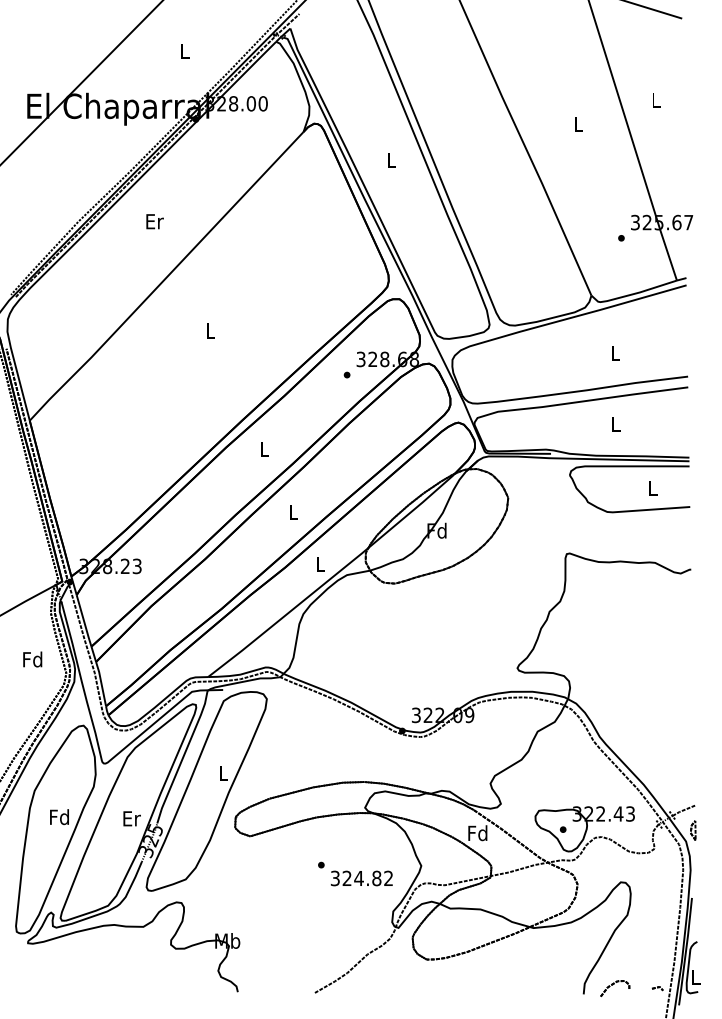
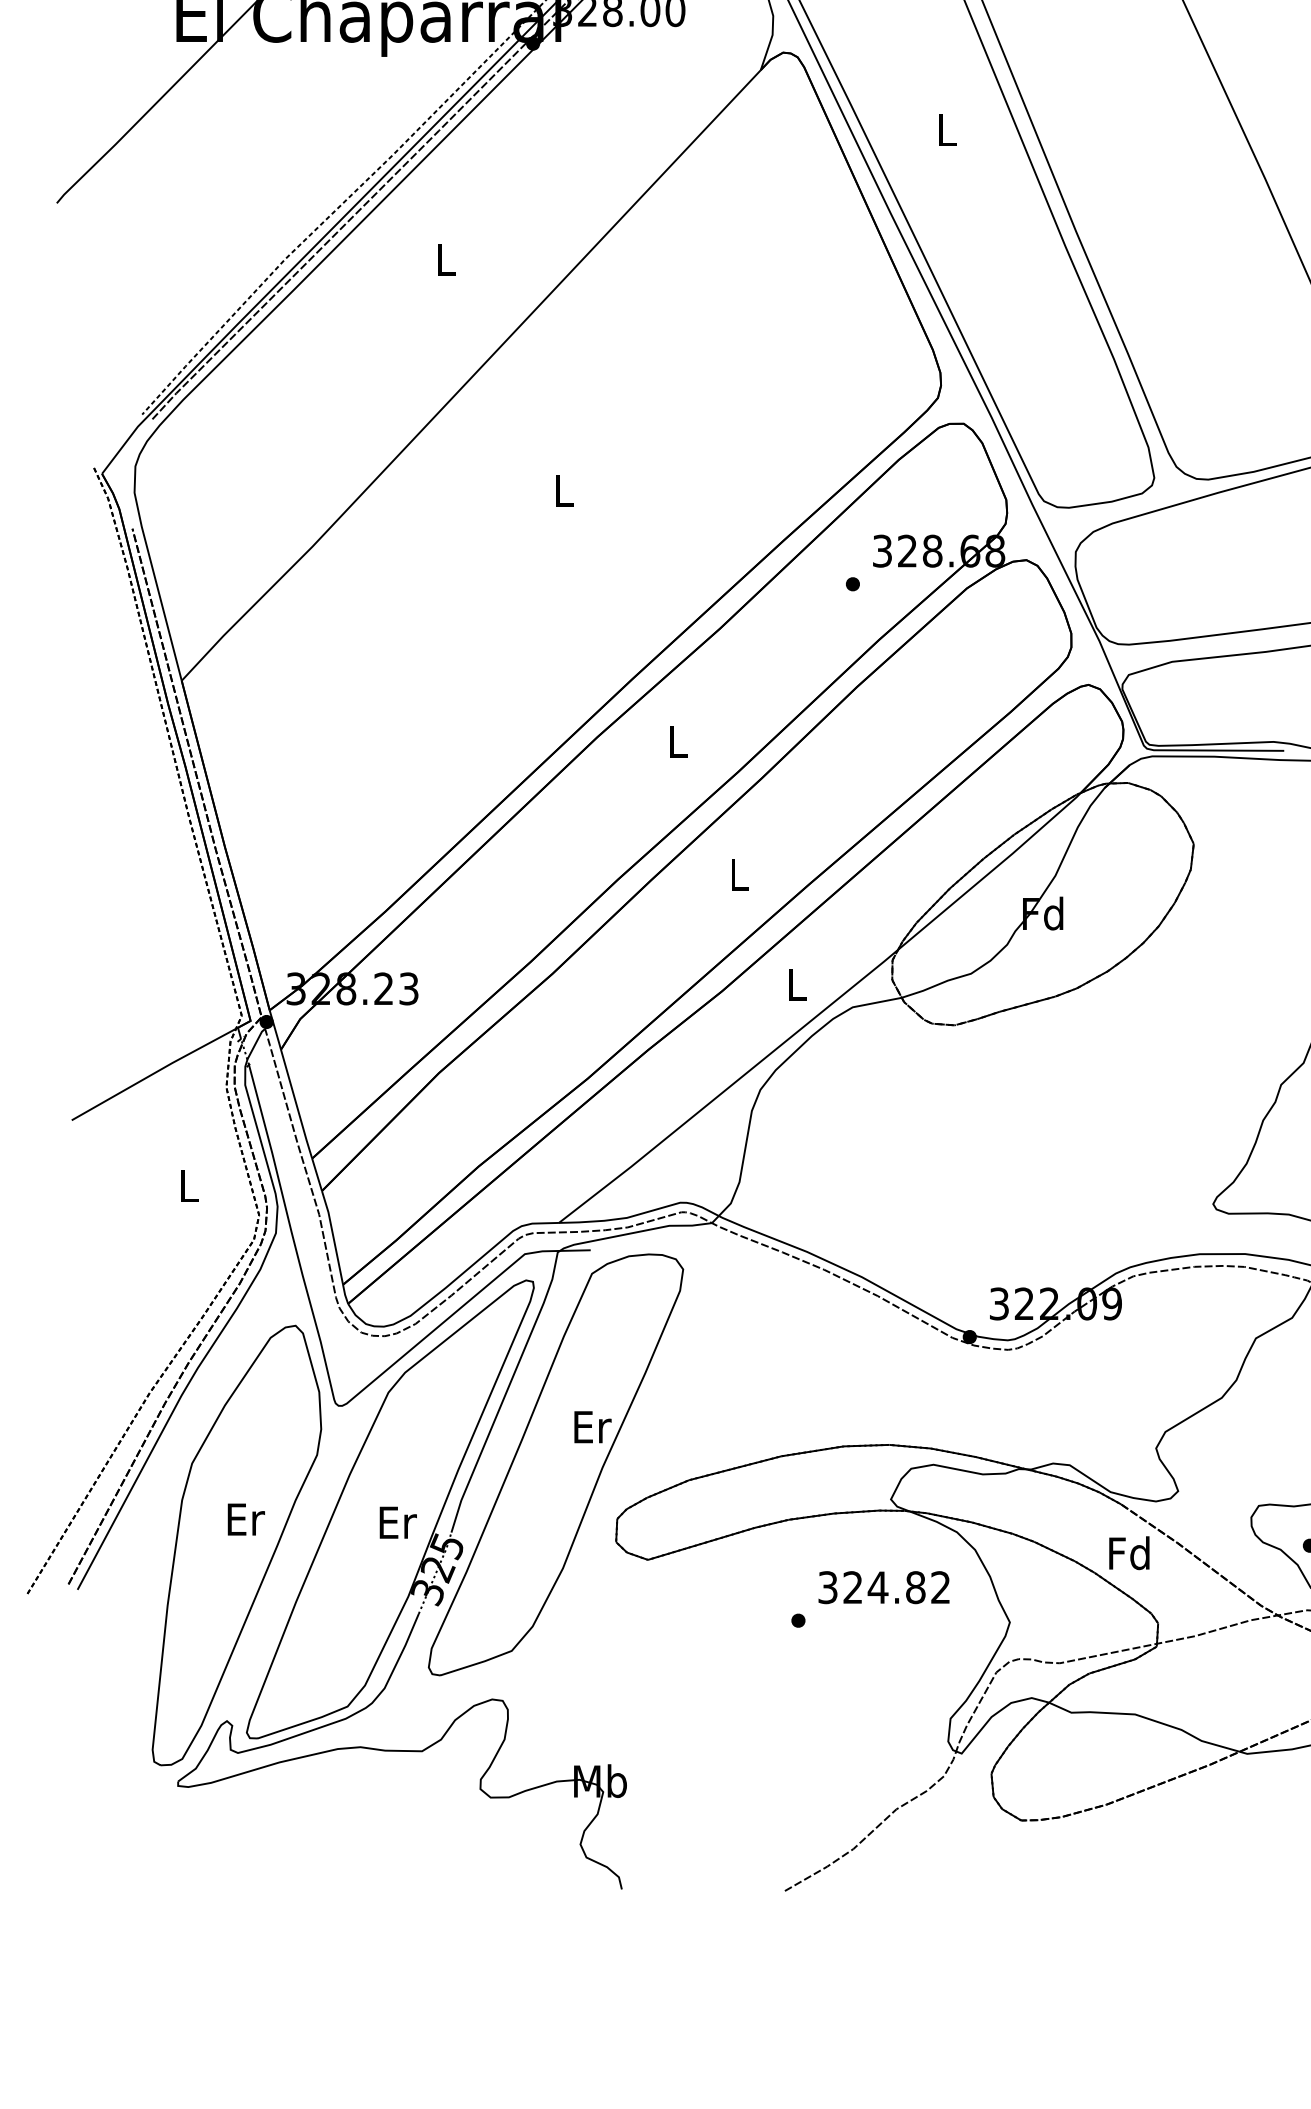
text: (154, 221) -> (445, 259), Er -> L
text: (32, 659) -> (187, 1185), Fd -> L
text: (223, 773) -> (591, 1426), L -> Er
text: (59, 817) -> (244, 1519), Fd -> Er
text: (361, 878) -> (883, 1587), moved

